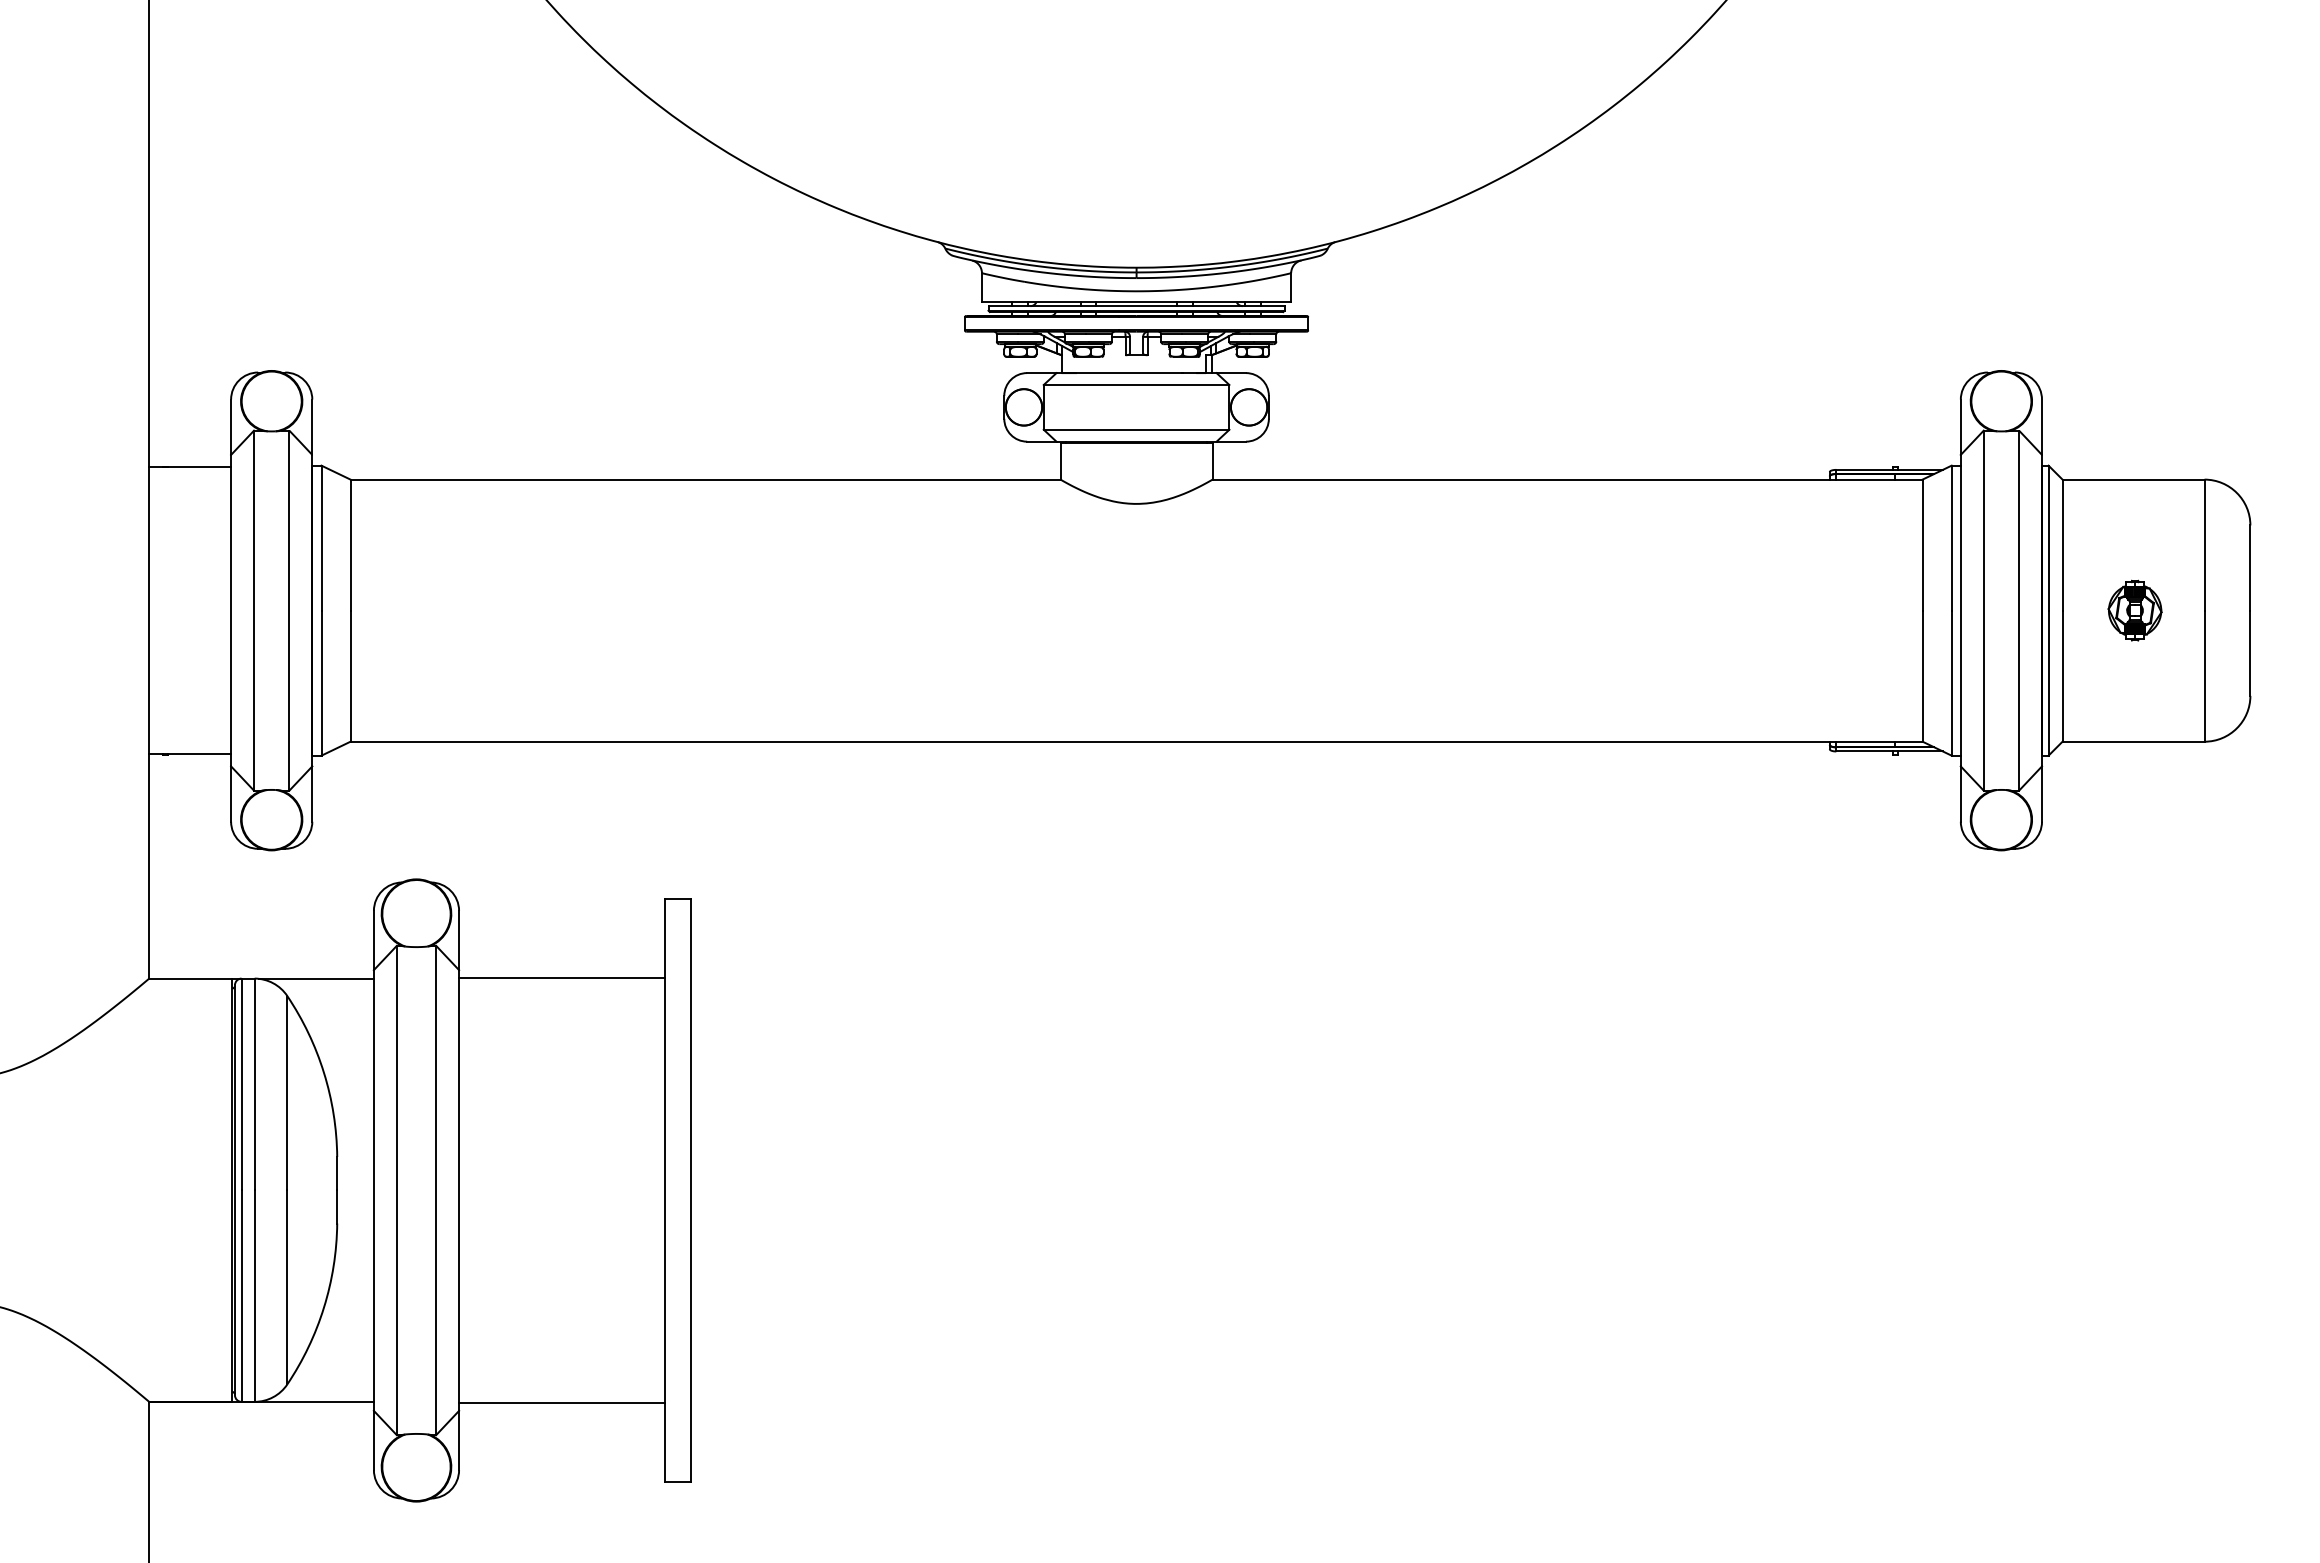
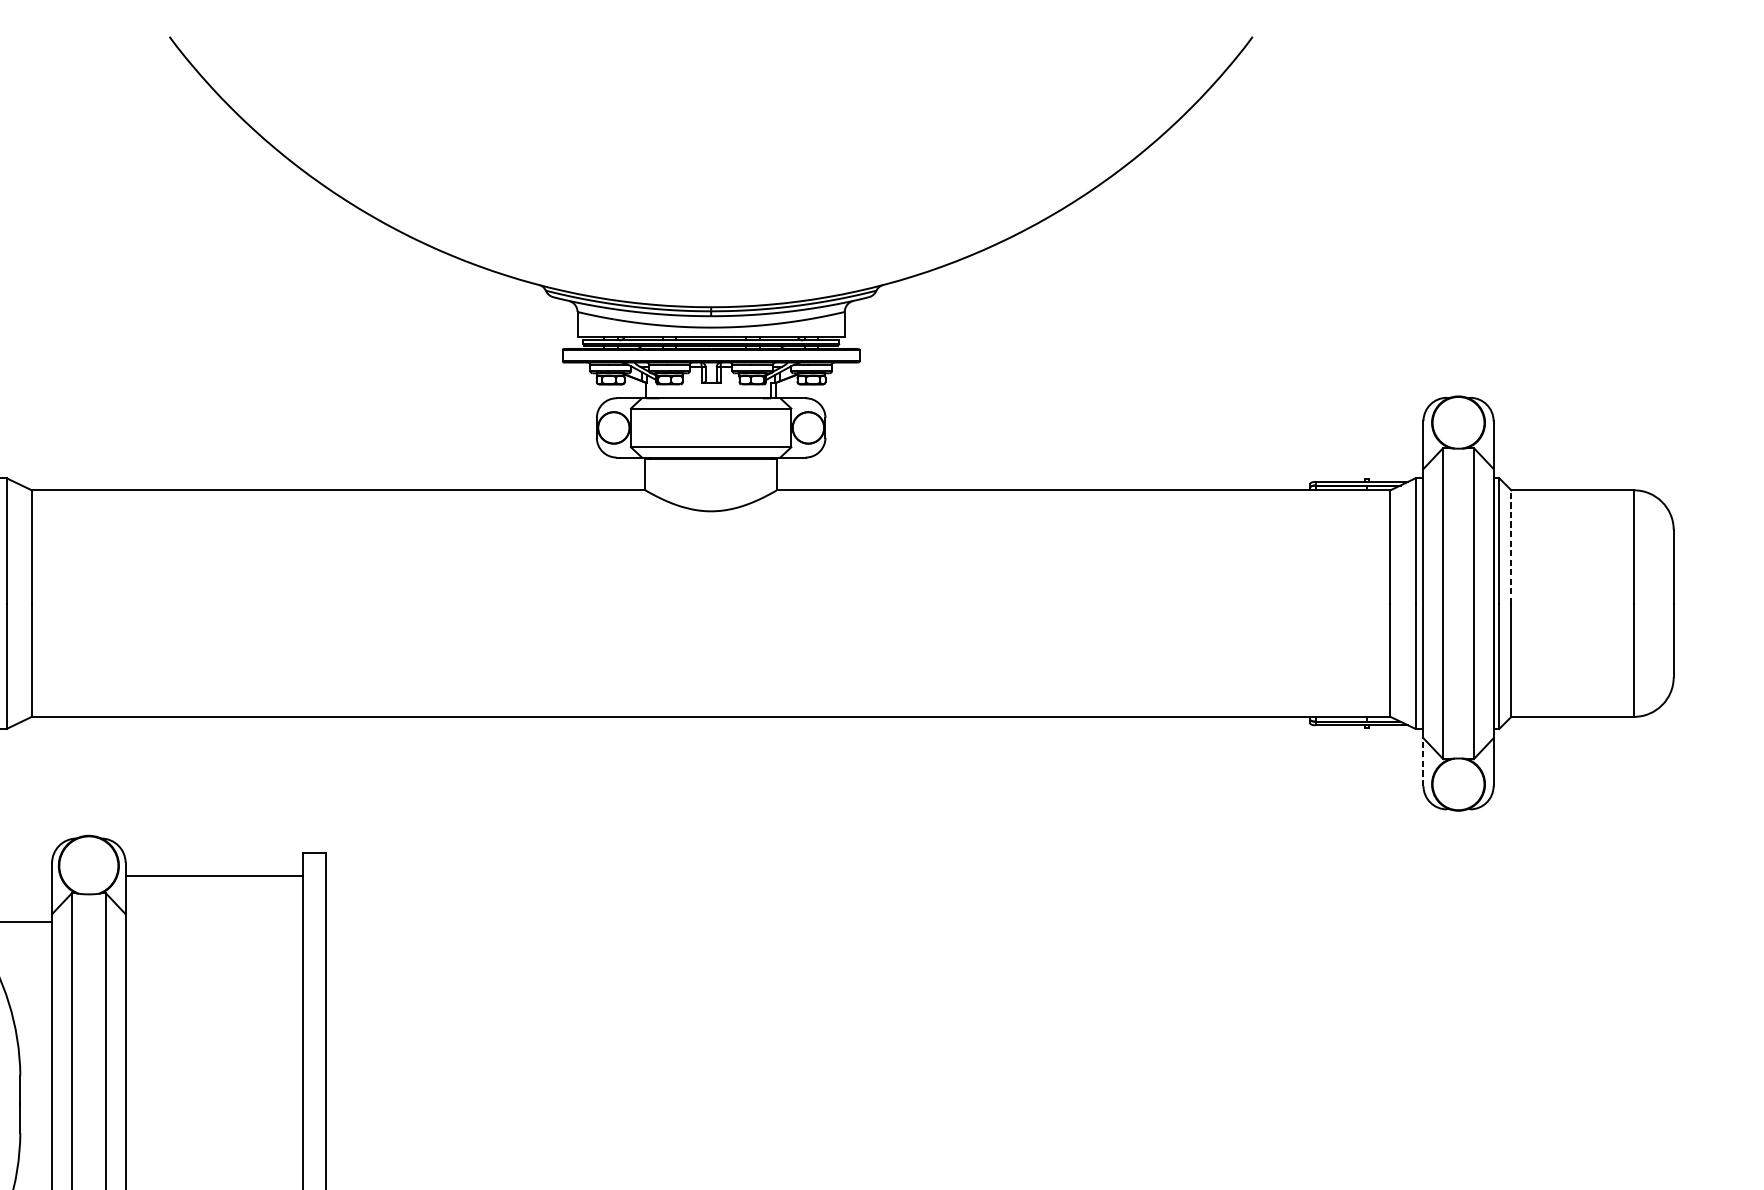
line: (2062, 545) -> (1511, 547), solid -> dashed
part: (2134, 610) -> (1573, 603), removed
line: (1960, 794) -> (1423, 762), solid -> dashed
line: (561, 978) -> (214, 876), moved

